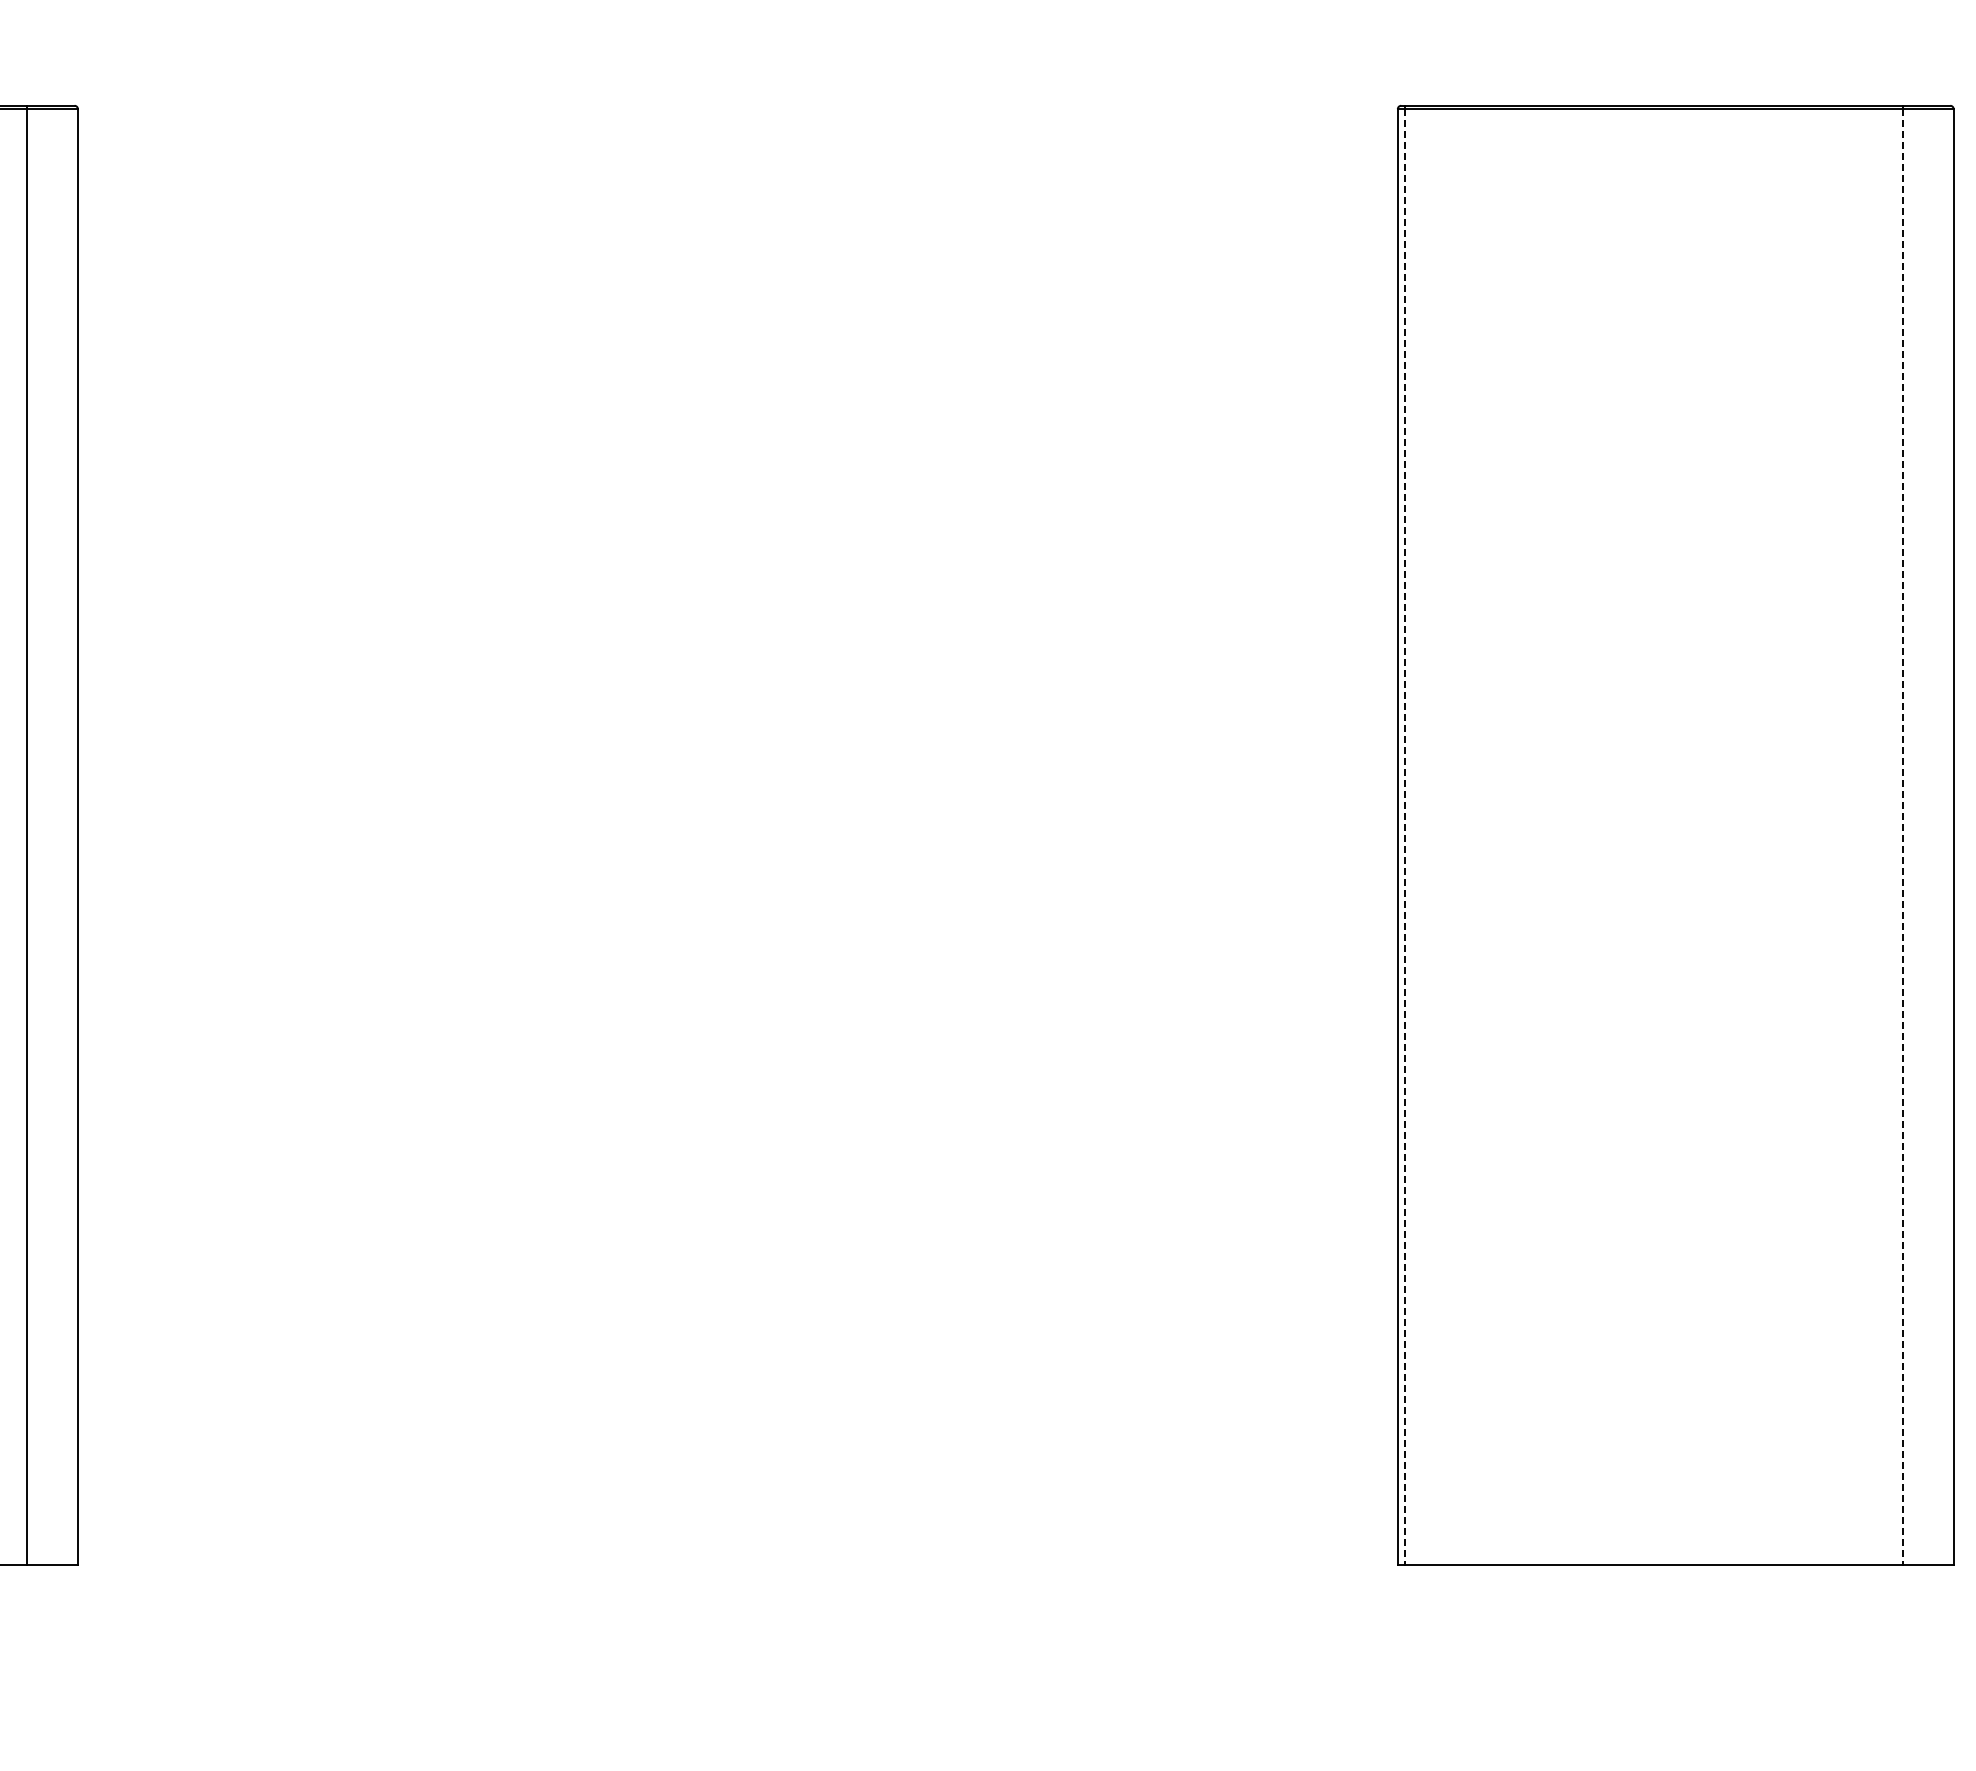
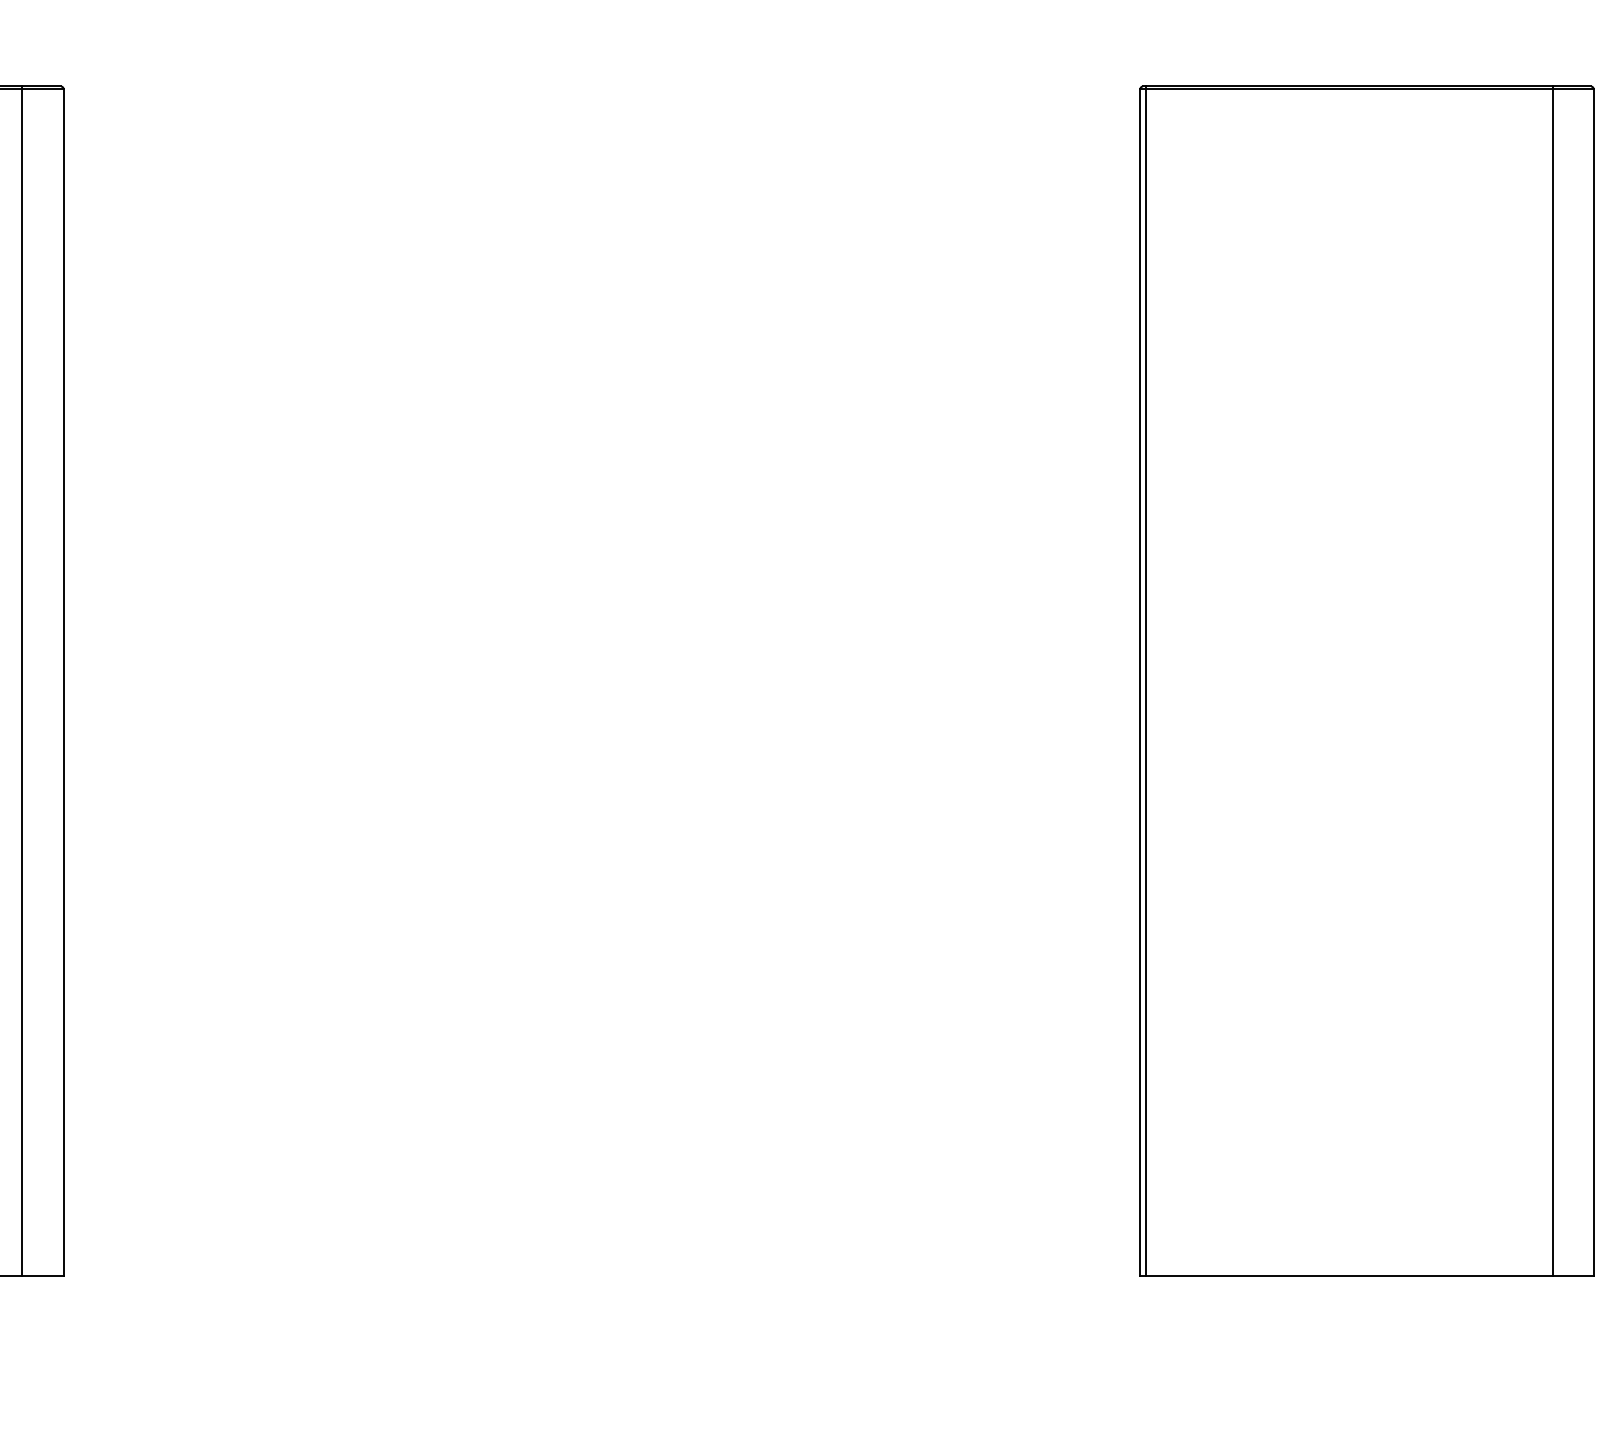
line: (1404, 836) -> (1145, 682), dashed -> solid
line: (1903, 836) -> (1552, 682), dashed -> solid

